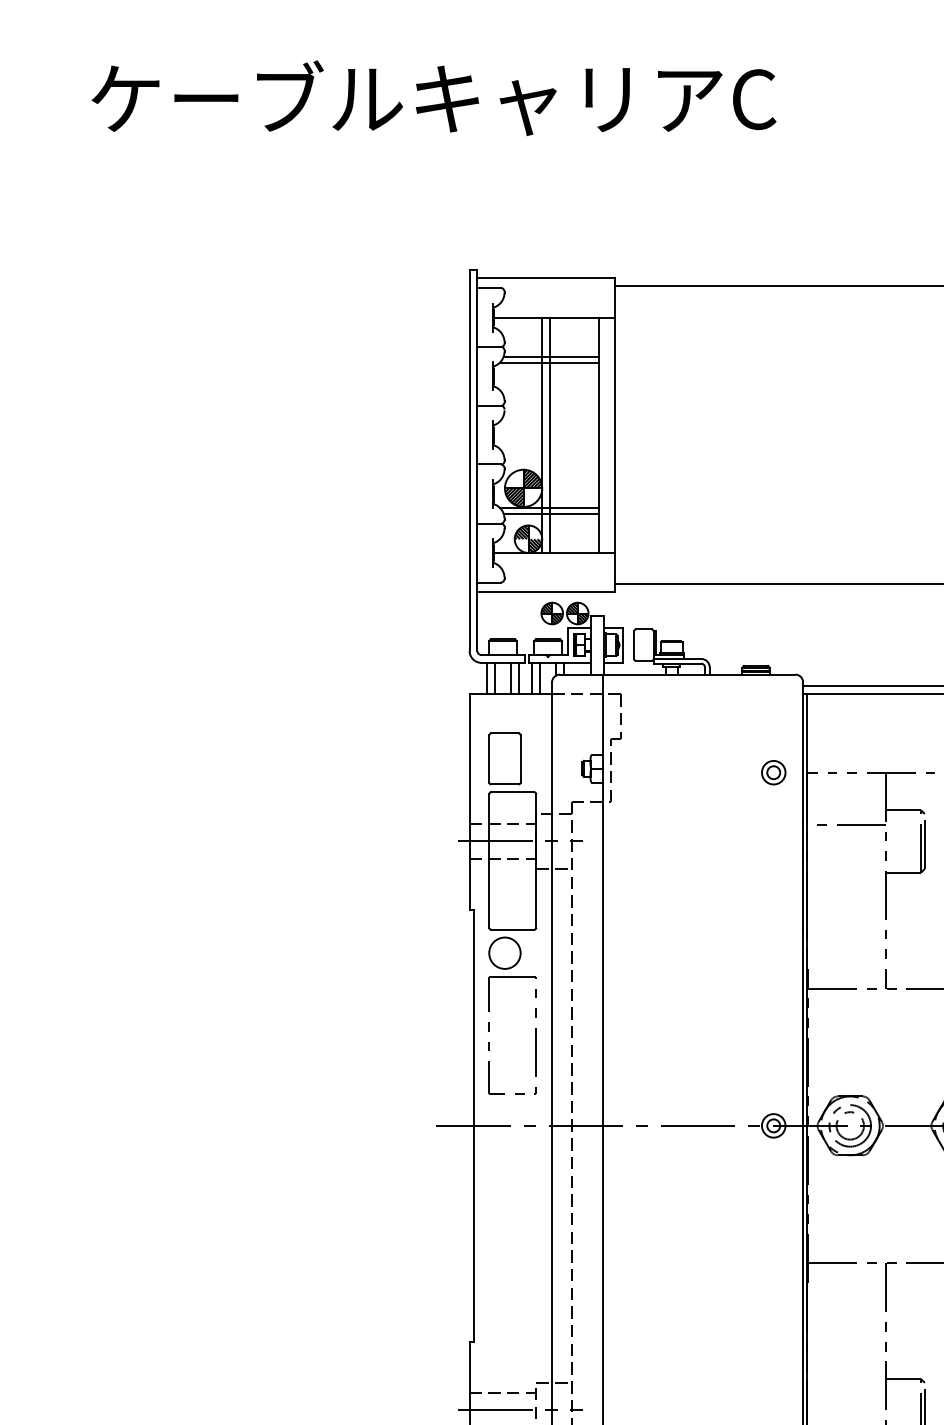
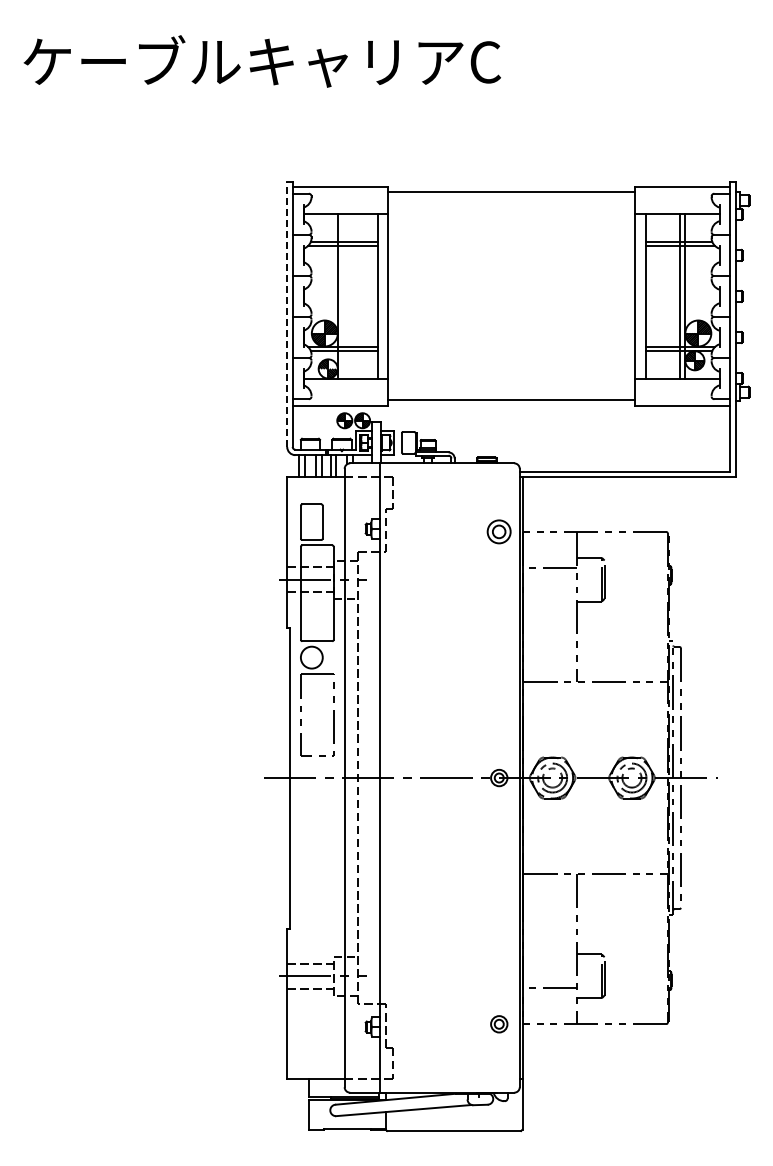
line: (550, 435) -> (343, 296), removed
line: (470, 461) -> (287, 314), solid -> dashed
part: (774, 772) -> (499, 531), size x1.4

